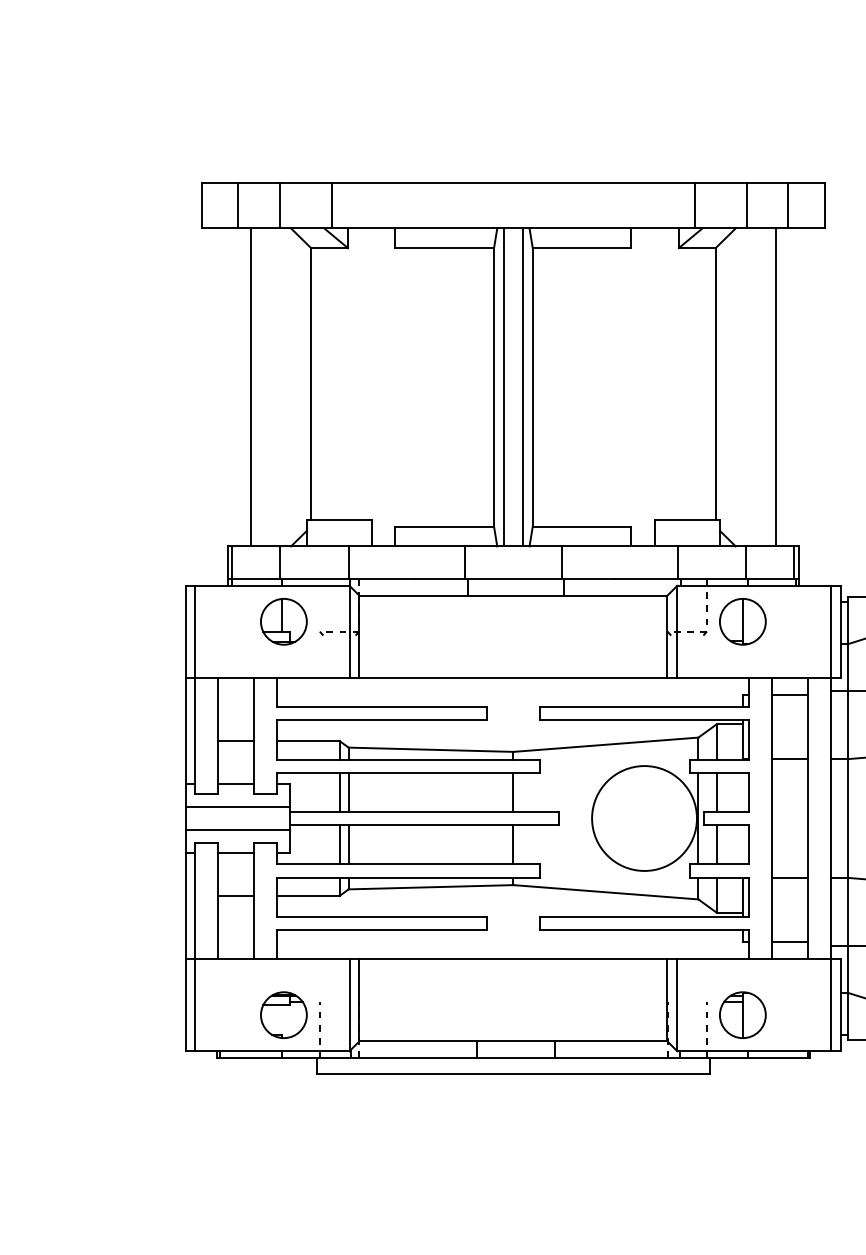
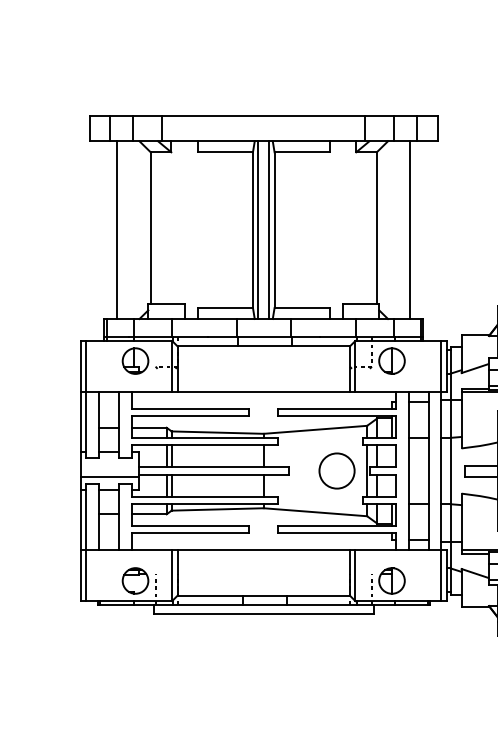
line: (237, 806) -> (109, 464), removed
circle: (643, 817) -> (336, 470), size x0.6

